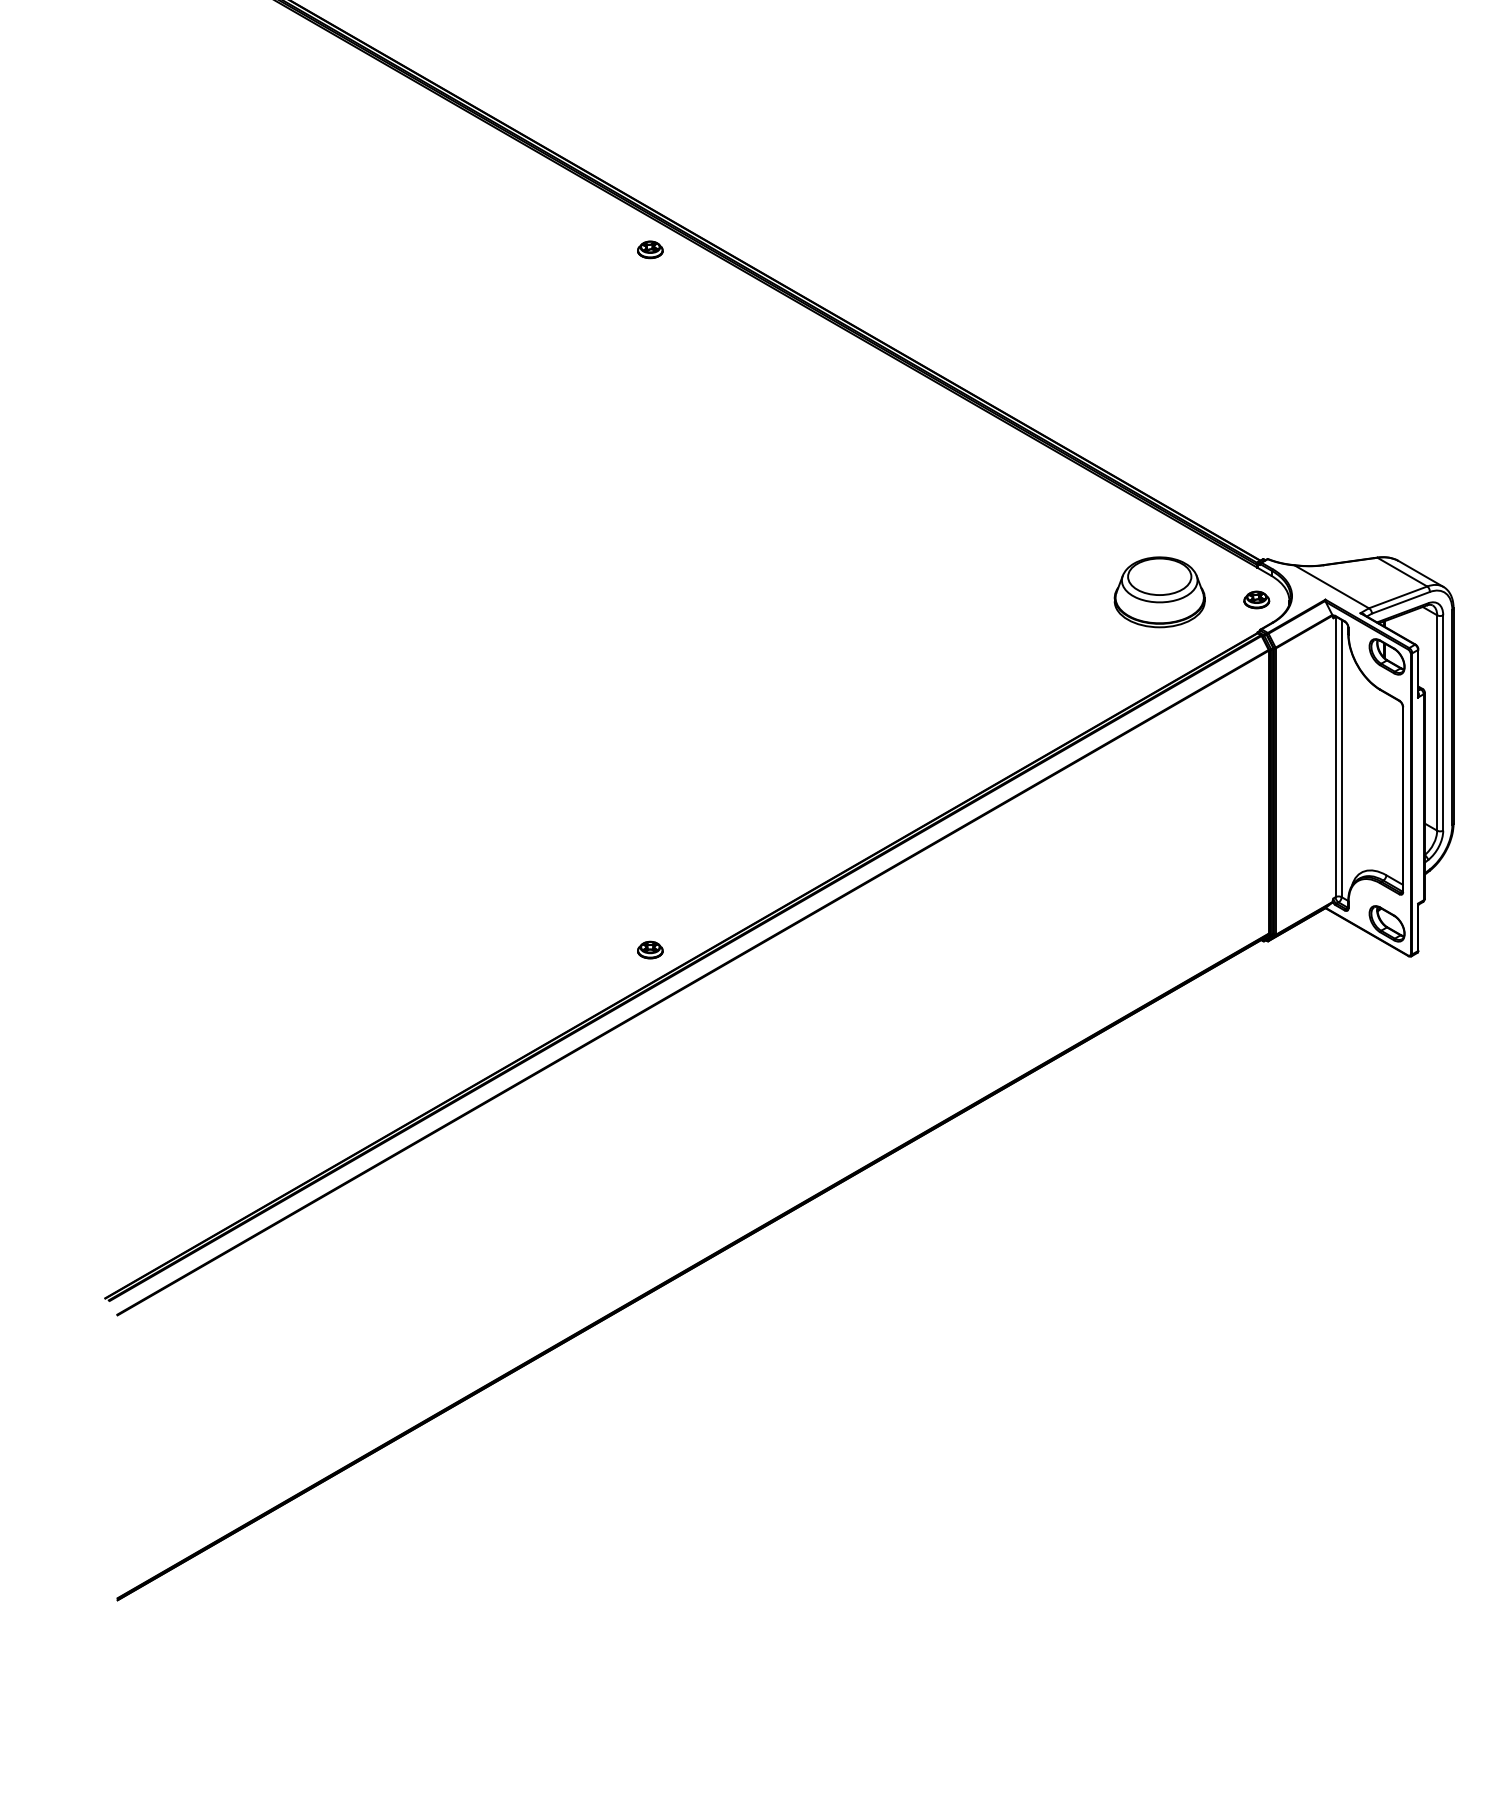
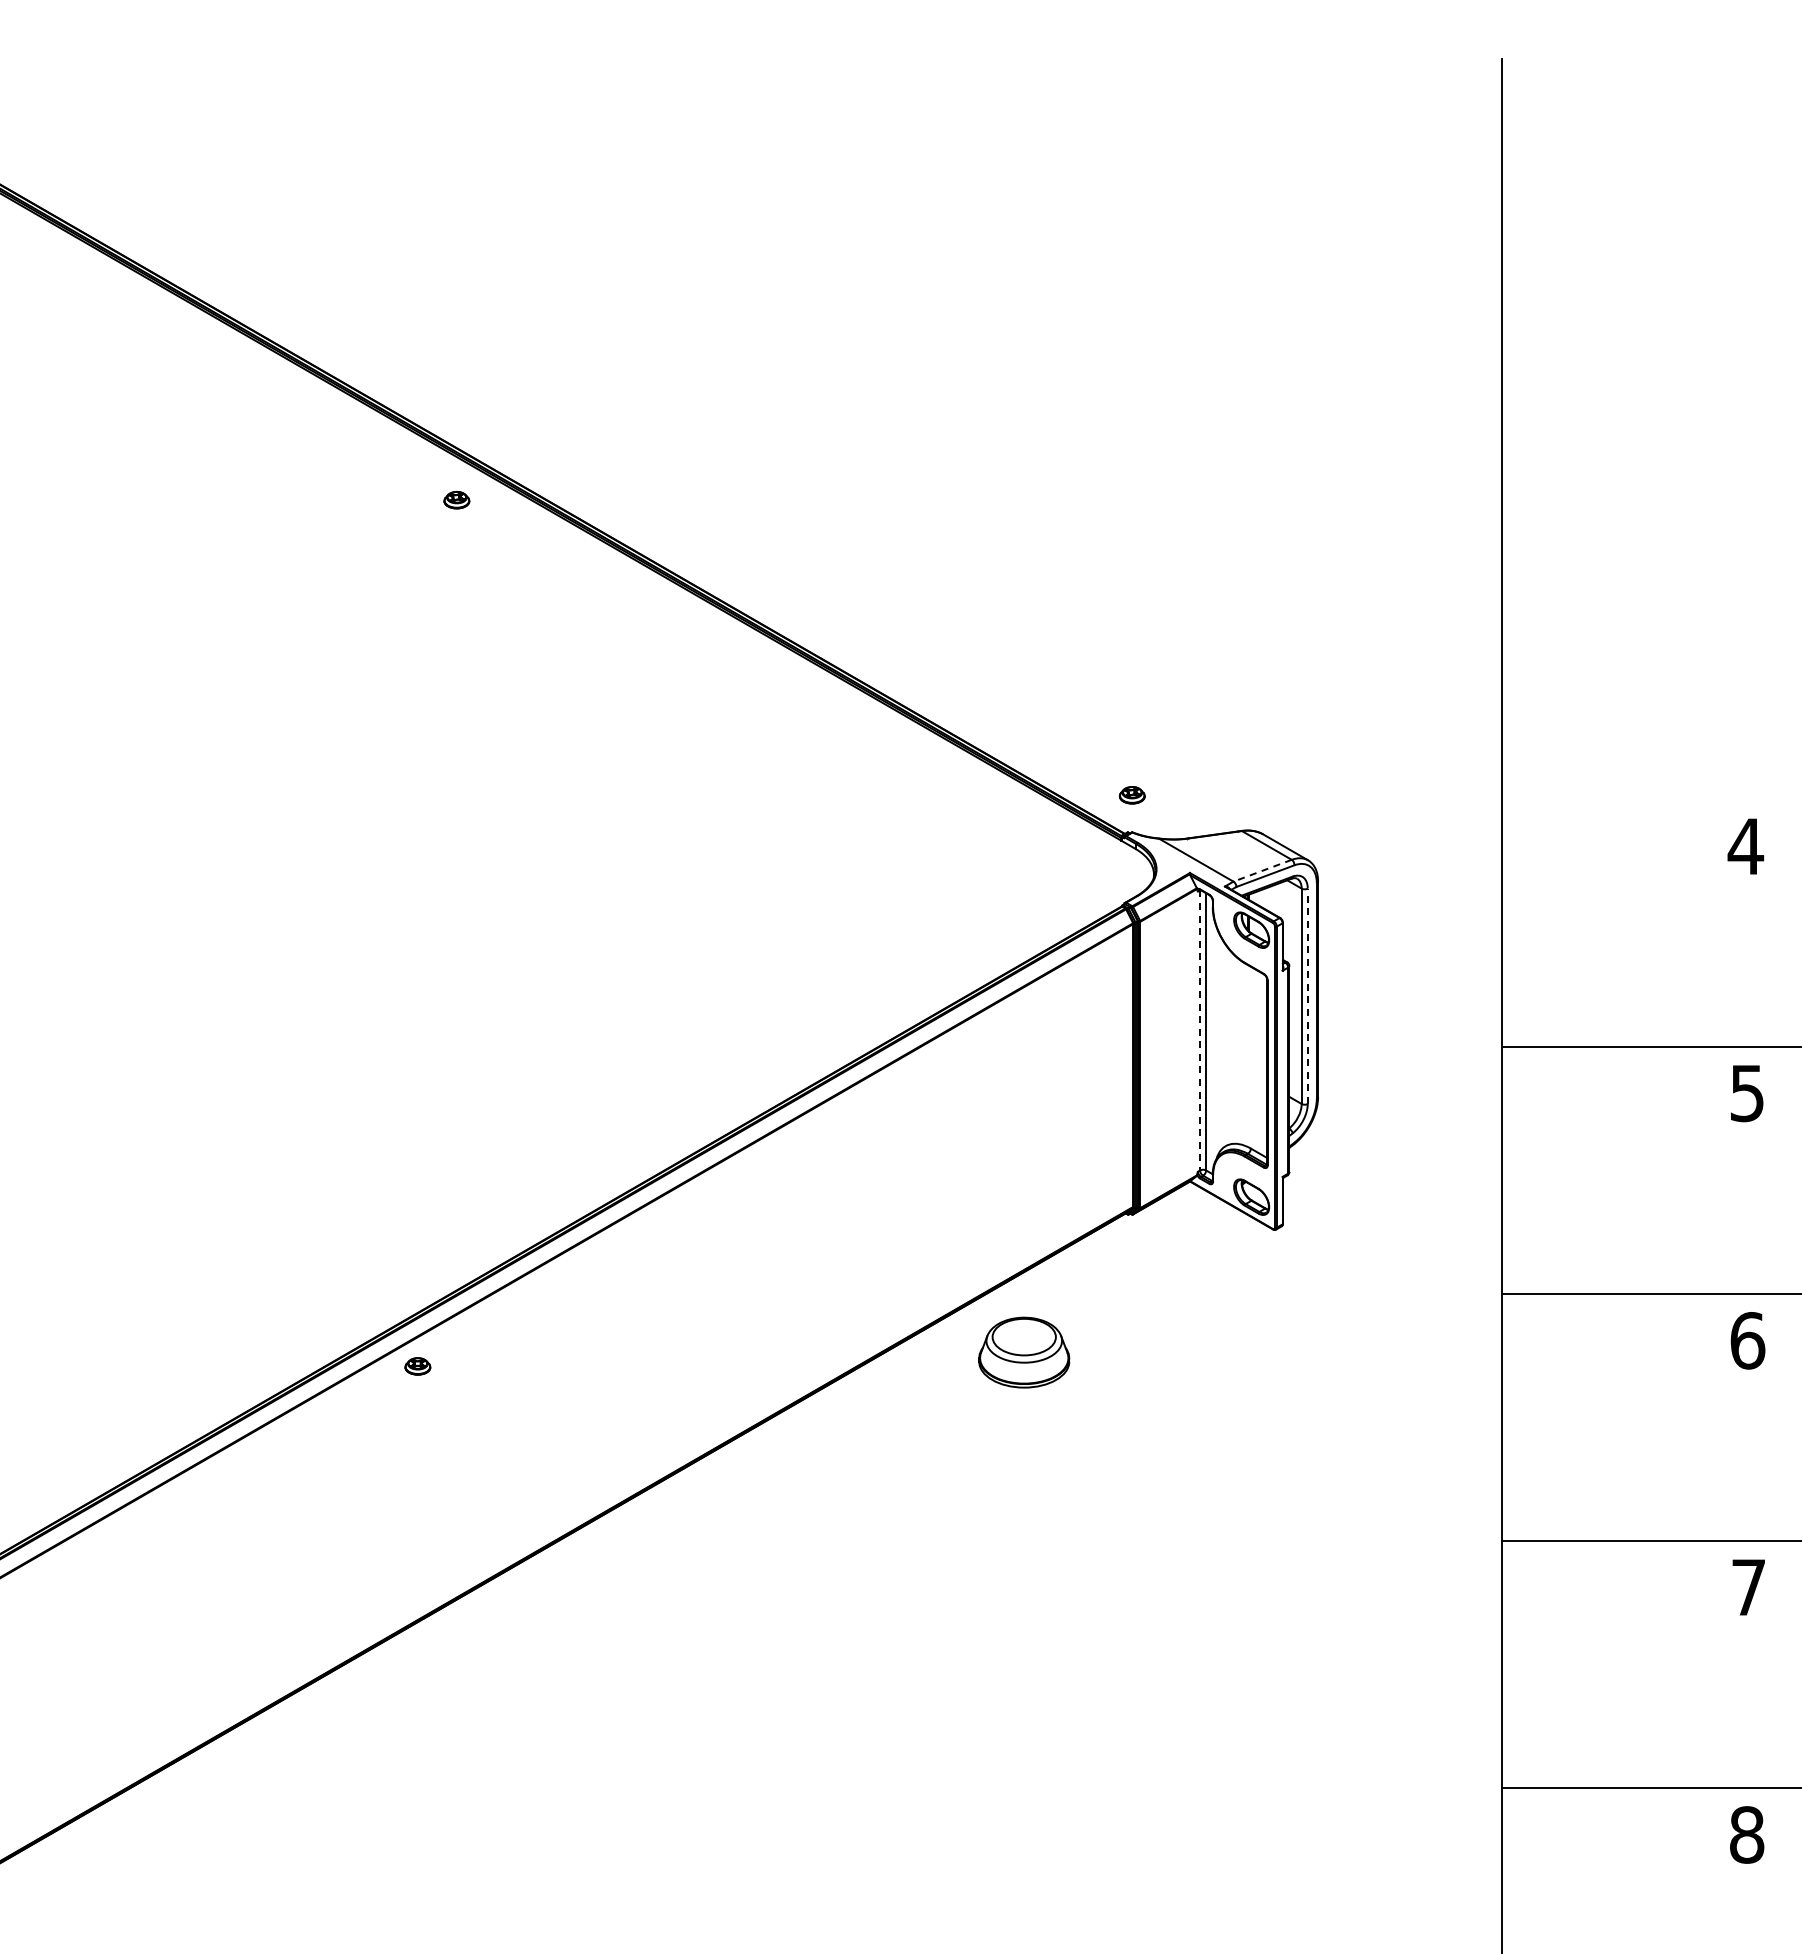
part: (649, 250) -> (456, 500), moved
part: (1159, 592) -> (1024, 1352), moved
line: (1397, 597) -> (1262, 870), solid -> dashed
part: (1255, 600) -> (1131, 795), moved
line: (1442, 723) -> (1307, 996), solid -> dashed
line: (1335, 757) -> (1200, 1030), solid -> dashed
part: (649, 950) -> (417, 1366), moved

